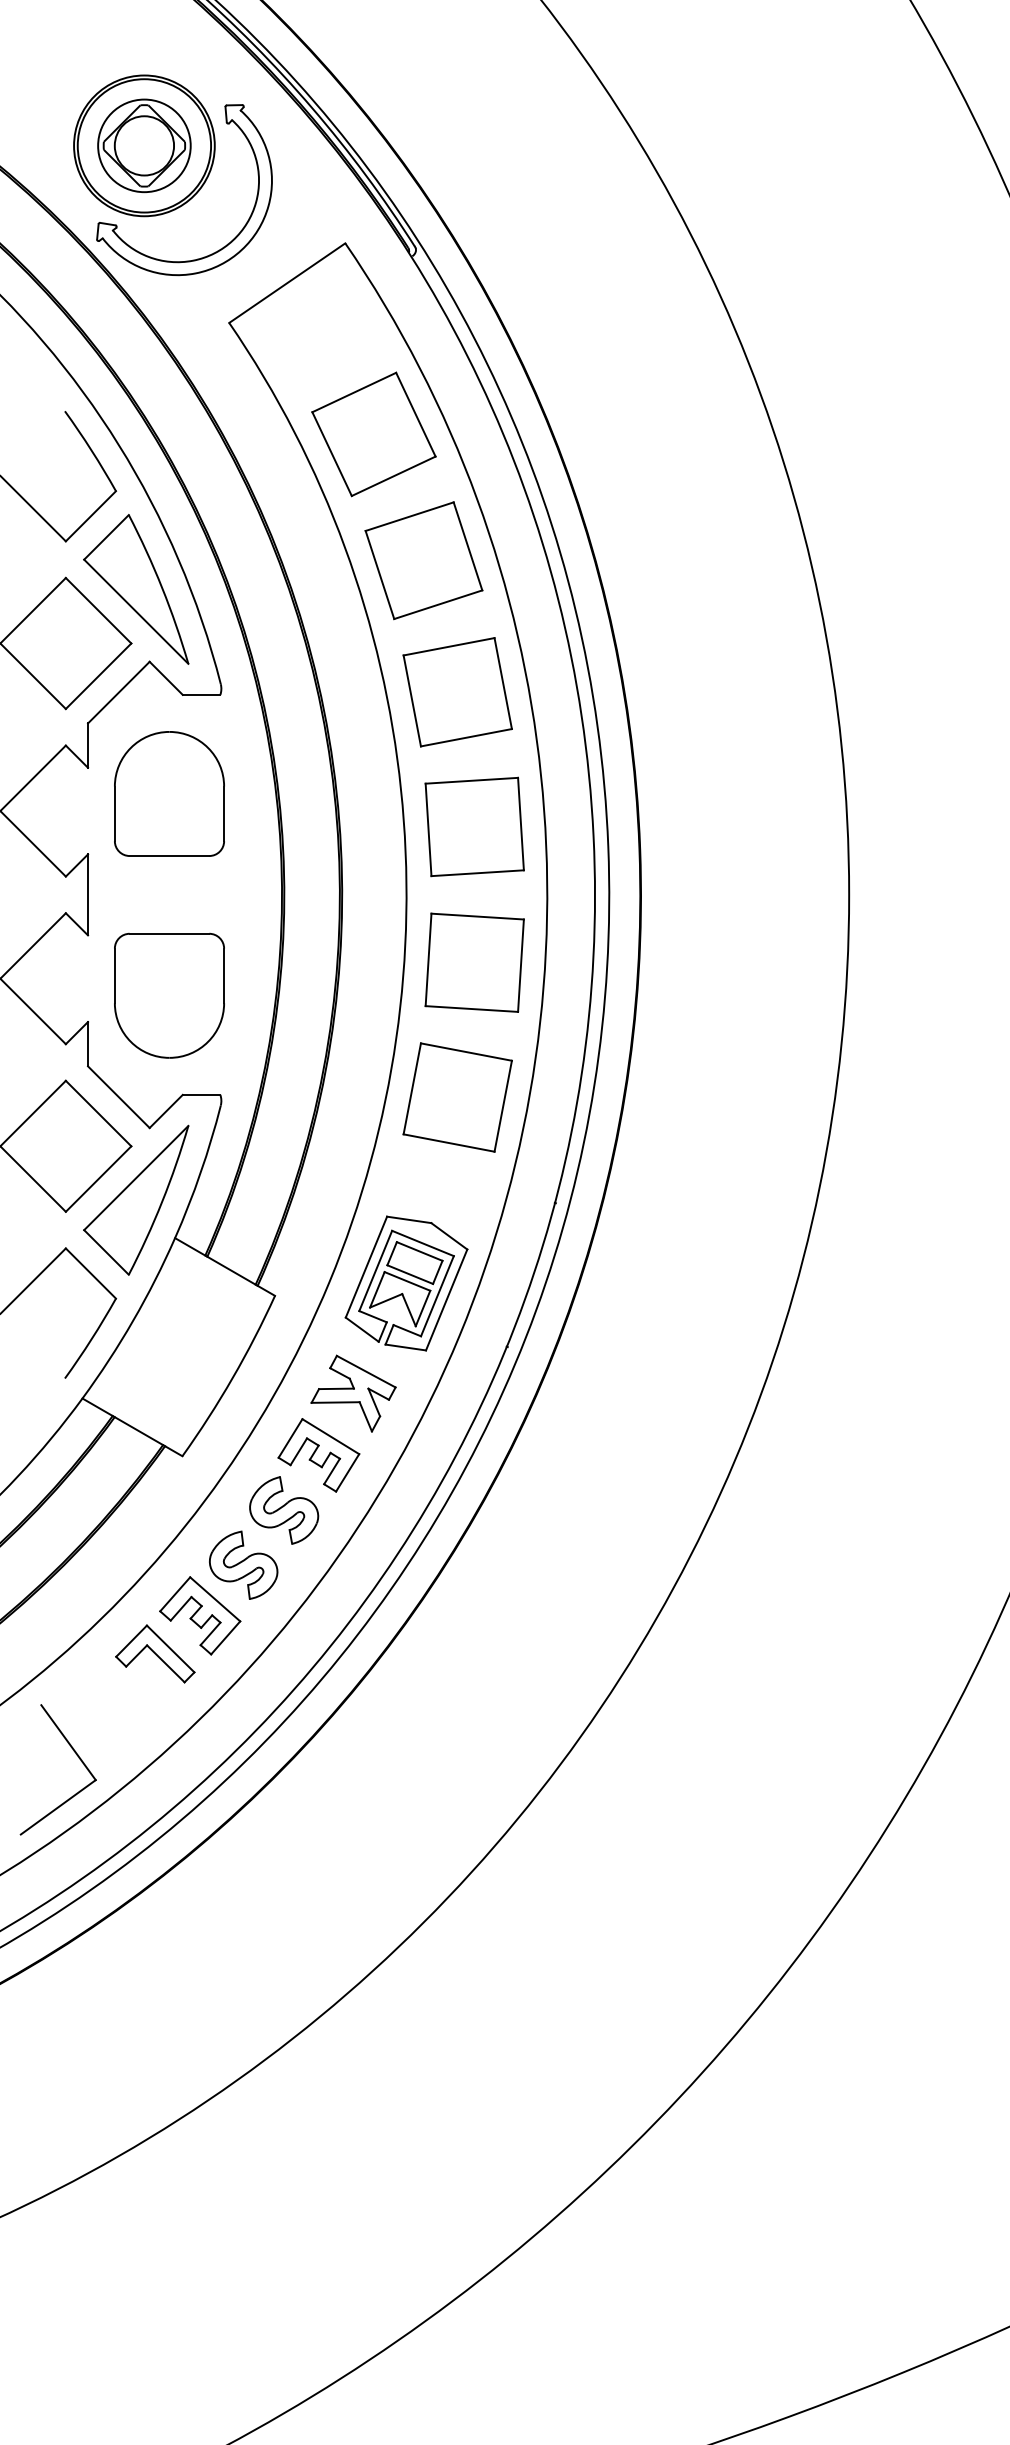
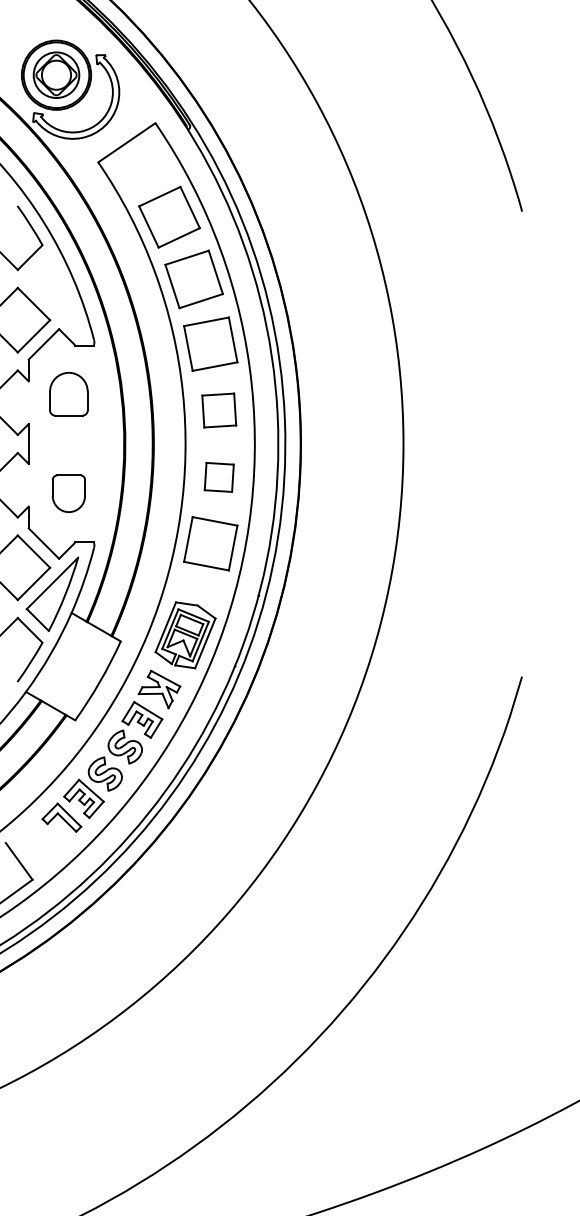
part: (136, 589) -> (52, 293), removed
part: (168, 792) -> (68, 393), size x0.7
part: (475, 826) -> (219, 410), size x0.7
part: (475, 962) -> (219, 477), size x0.6
part: (168, 995) -> (68, 493), size x0.6

